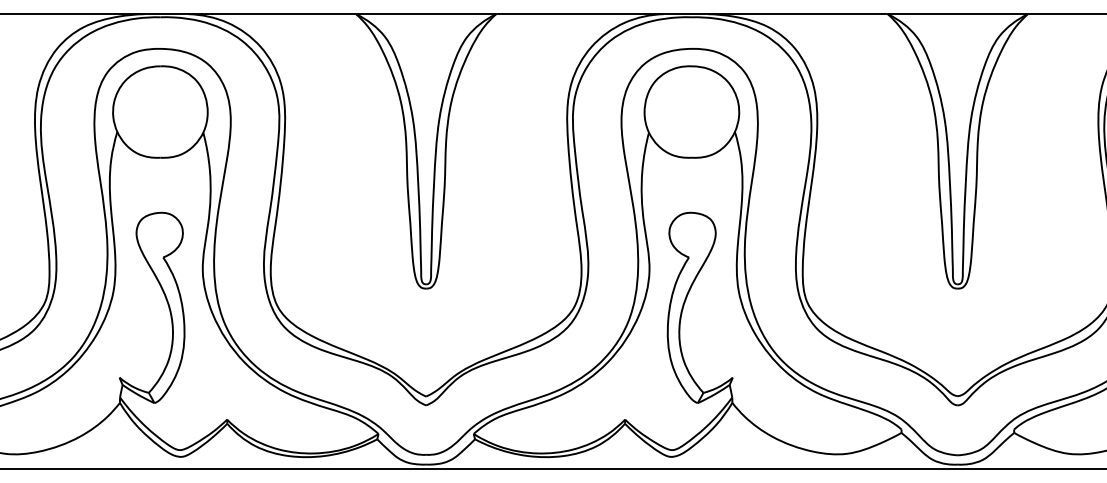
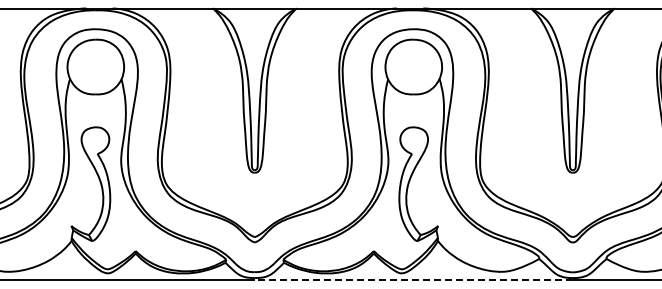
line: (691, 468) -> (413, 280), solid -> dashed

